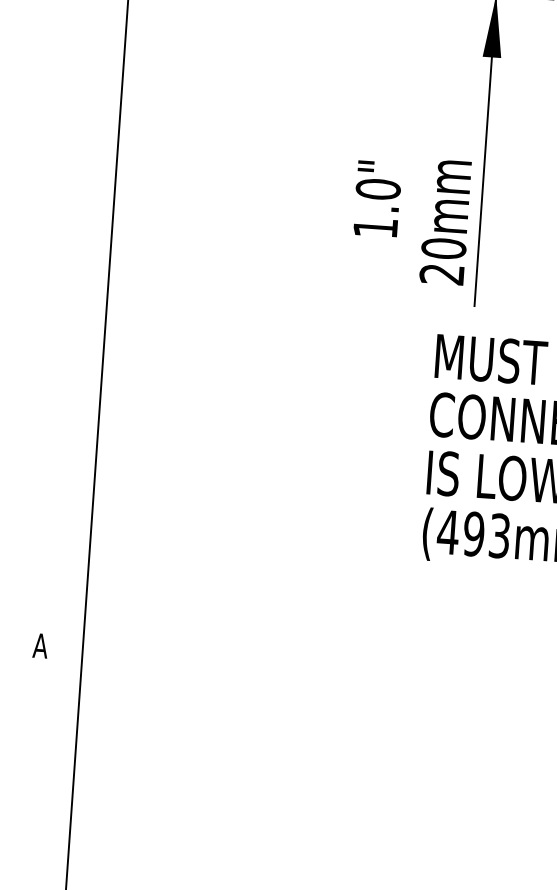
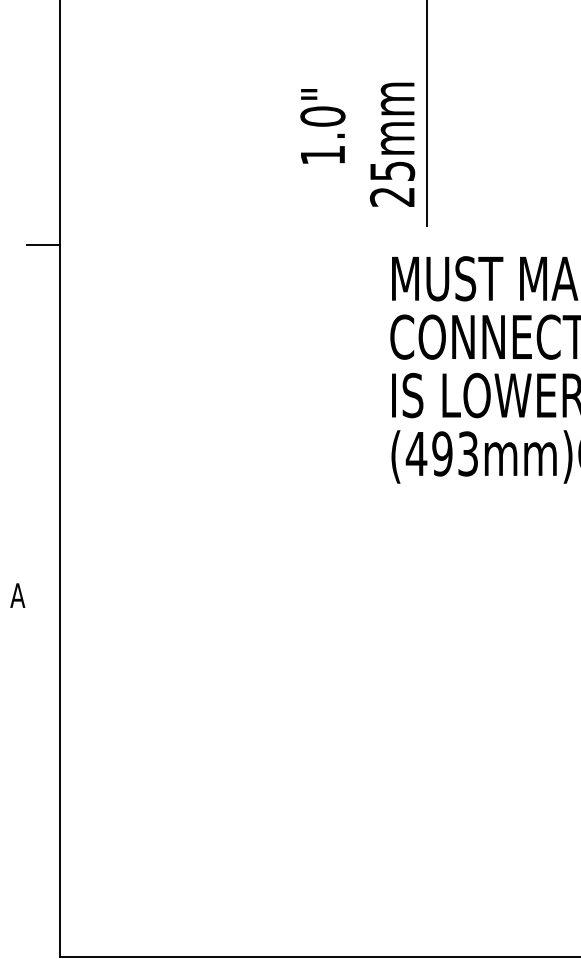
text: (443, 248) -> (392, 171), 20mm -> 25mm
line: (90, 298) -> (43, 245), added

